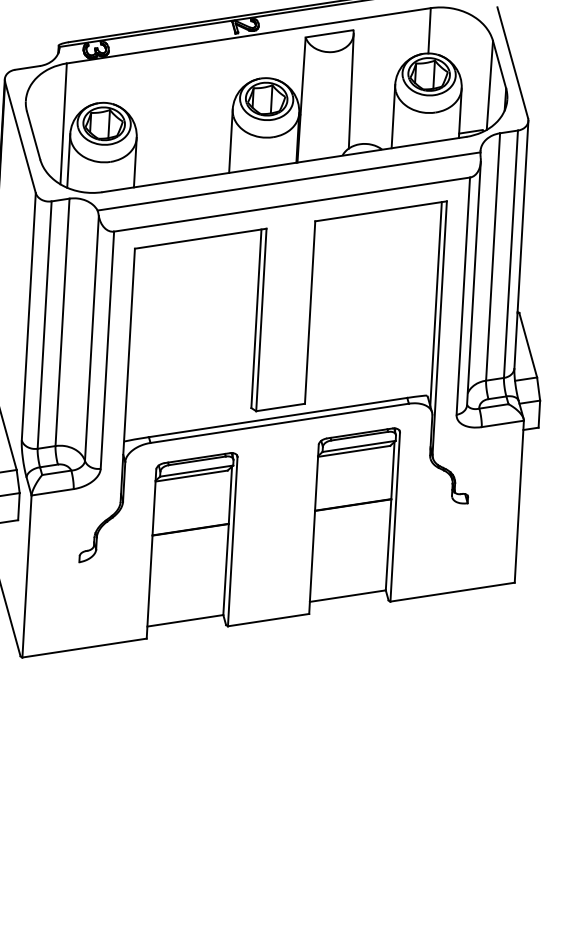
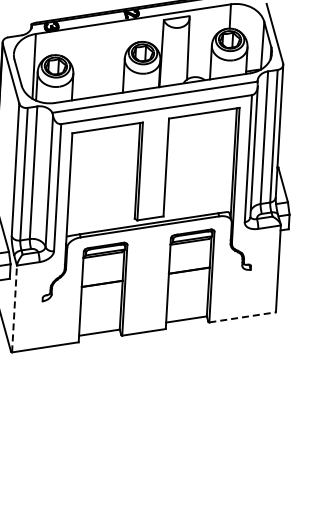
line: (26, 575) -> (14, 308), solid -> dashed
line: (452, 592) -> (242, 317), solid -> dashed

